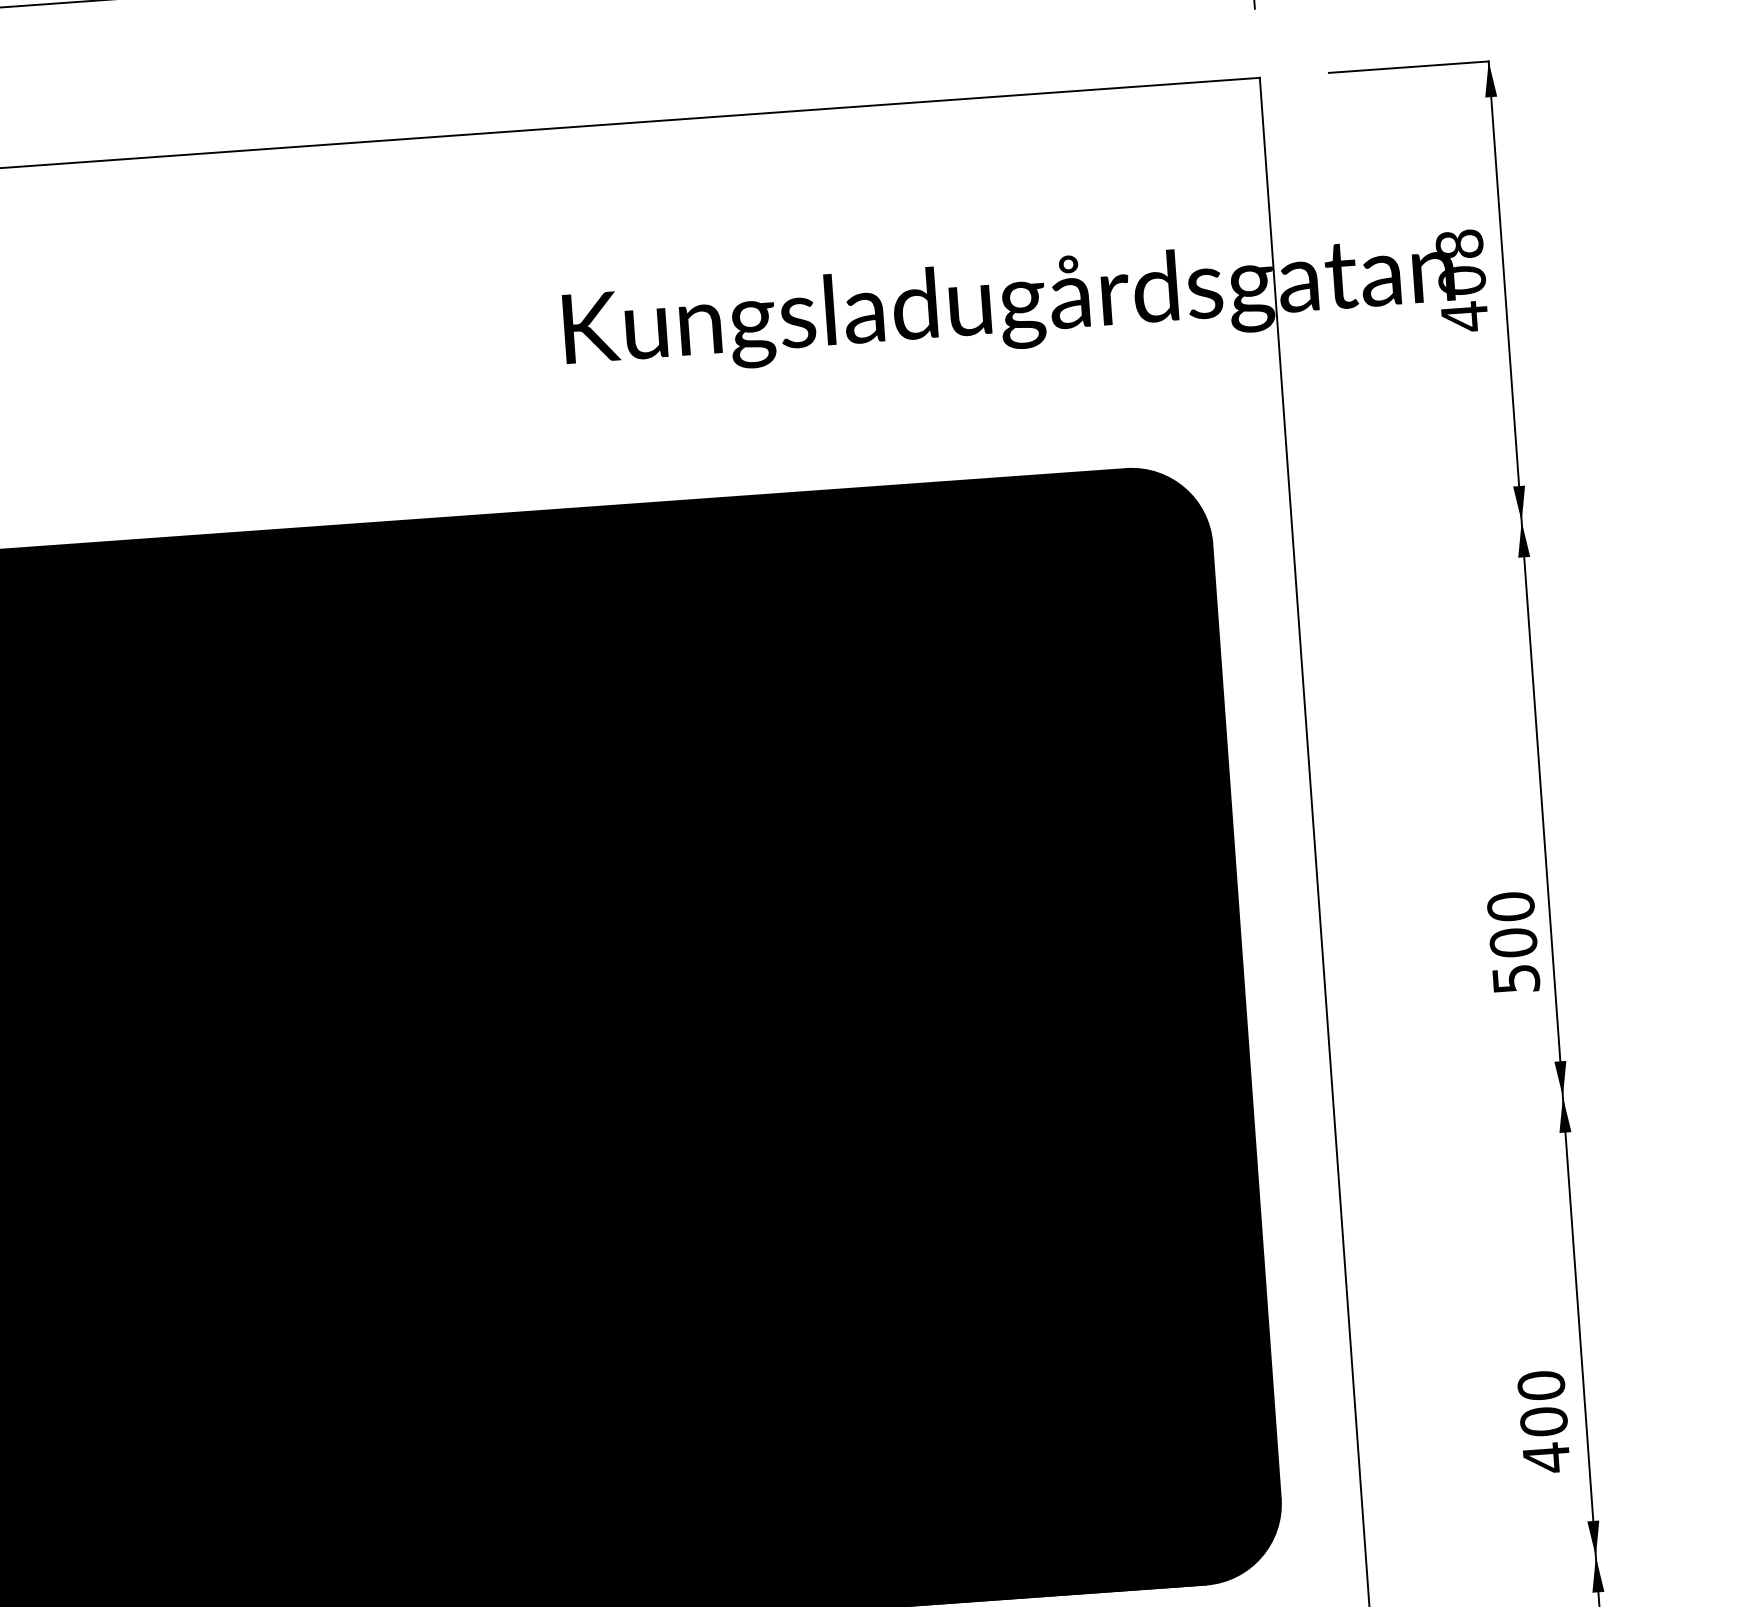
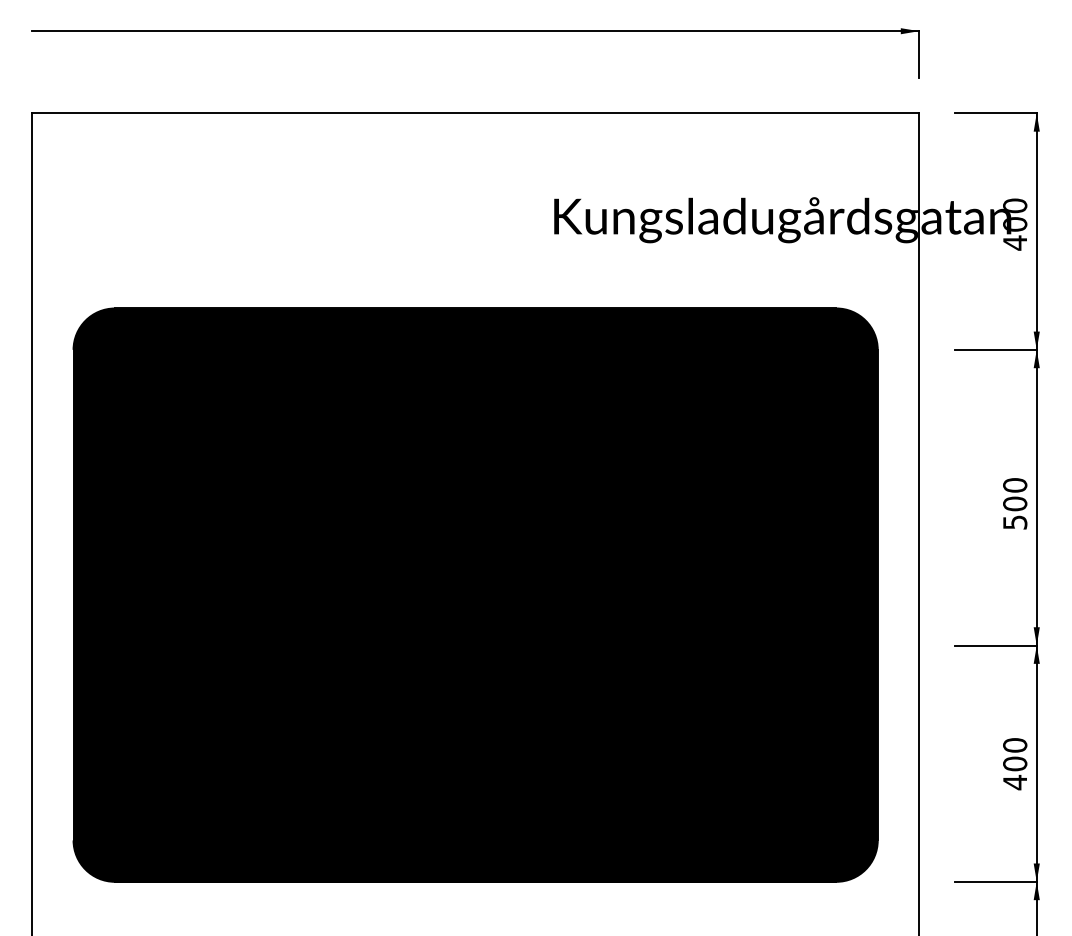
text: (1460, 243) -> (1015, 205), 408 -> 400
line: (1441, 526) -> (995, 349), added
text: (1514, 941) -> (1015, 503), moved
line: (1482, 1102) -> (995, 645), added
text: (1544, 1422) -> (1015, 764), moved
line: (1515, 1561) -> (995, 881), added

